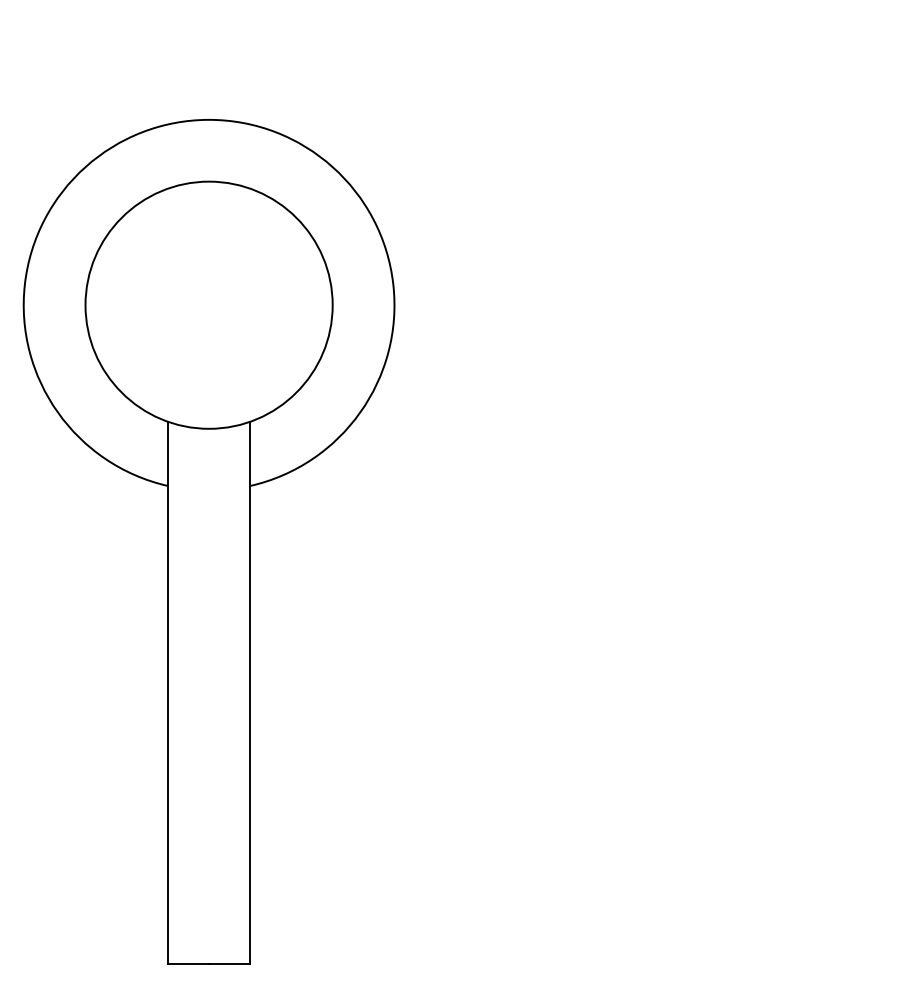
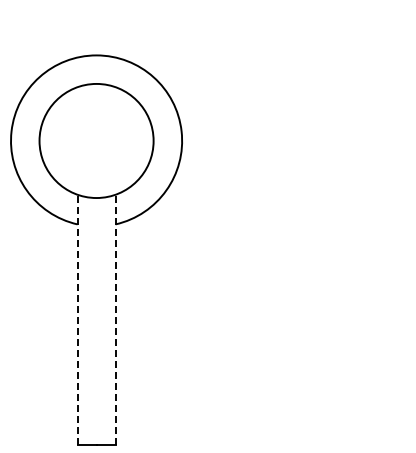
line: (167, 691) -> (77, 319), solid -> dashed
line: (250, 691) -> (115, 319), solid -> dashed

